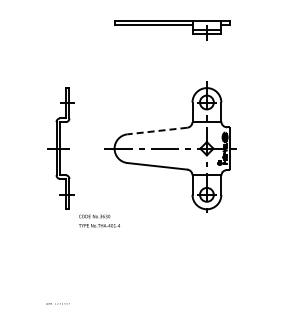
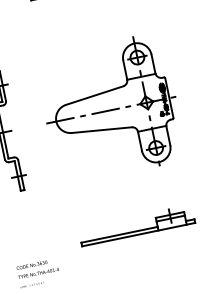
line: (156, 131) -> (93, 96), dashed -> solid
text: (99, 220) -> (37, 268), moved
part: (172, 266) -> (136, 225), added

